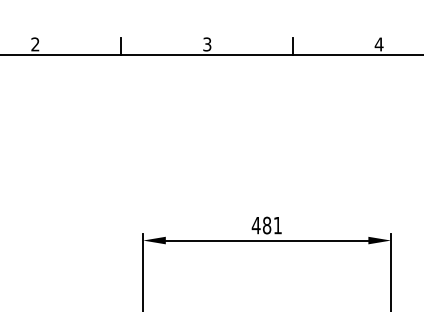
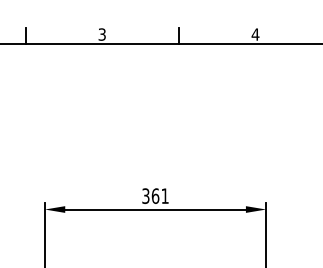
text: (261, 225) -> (150, 196), 481 -> 361

